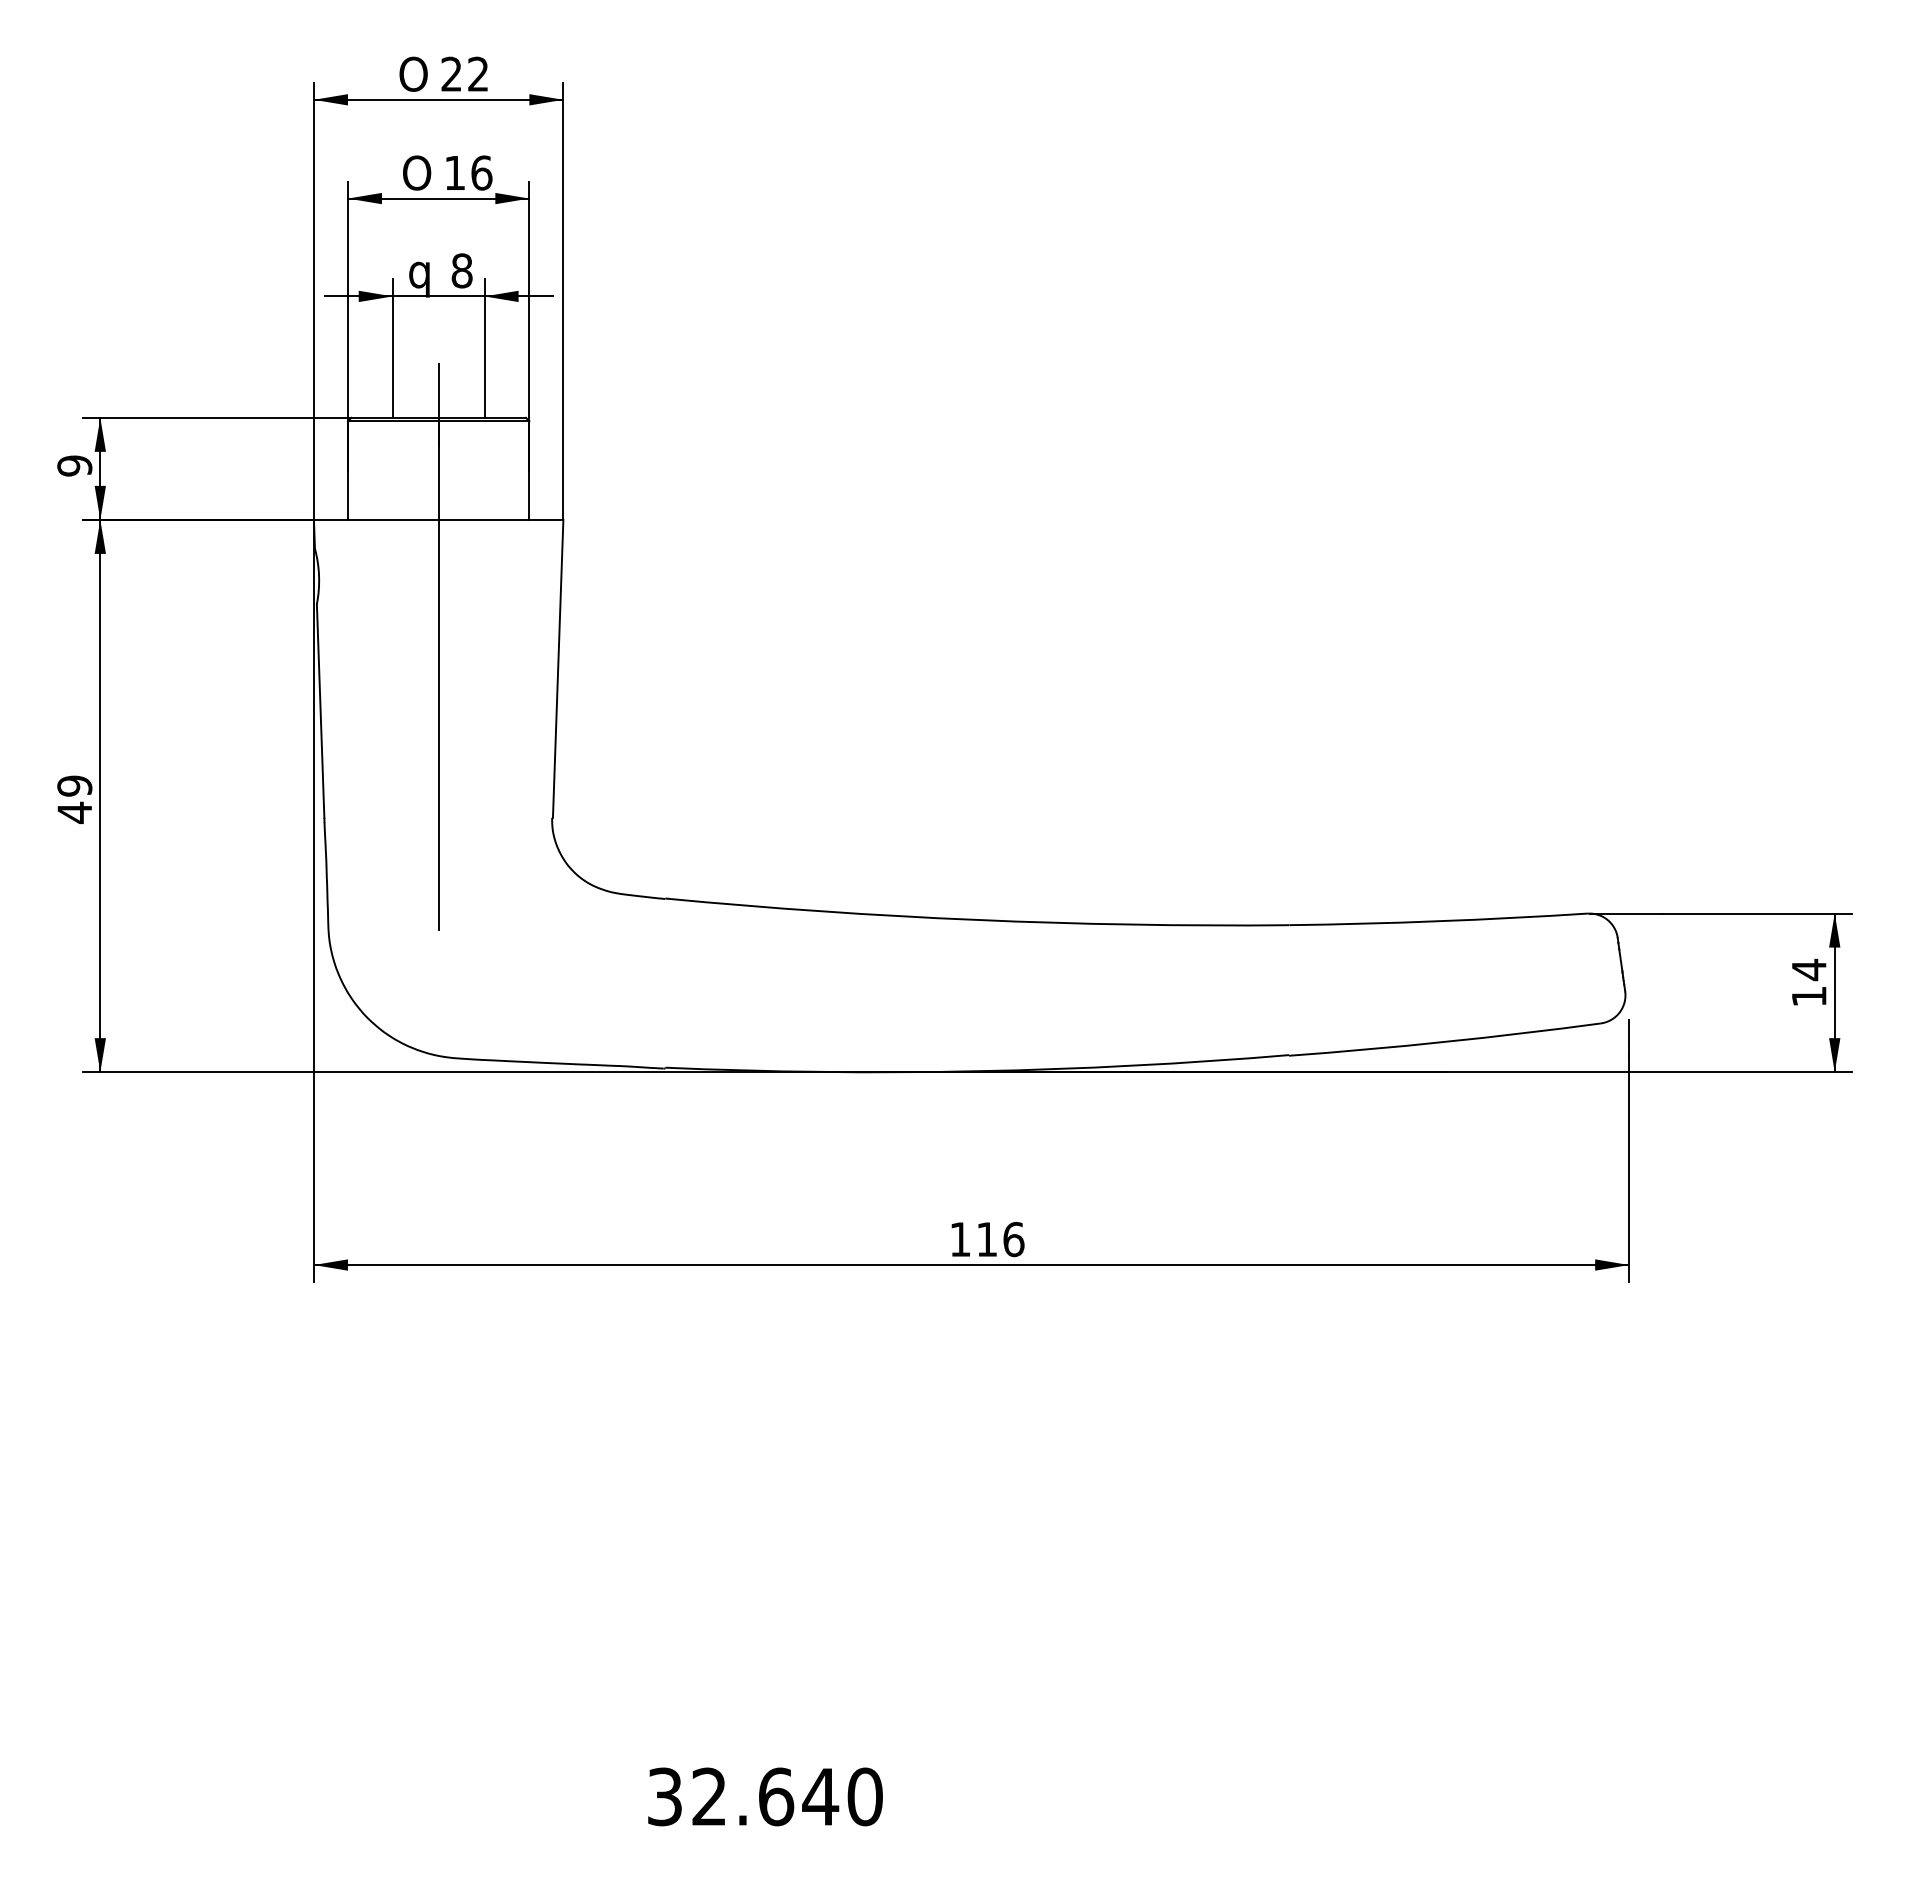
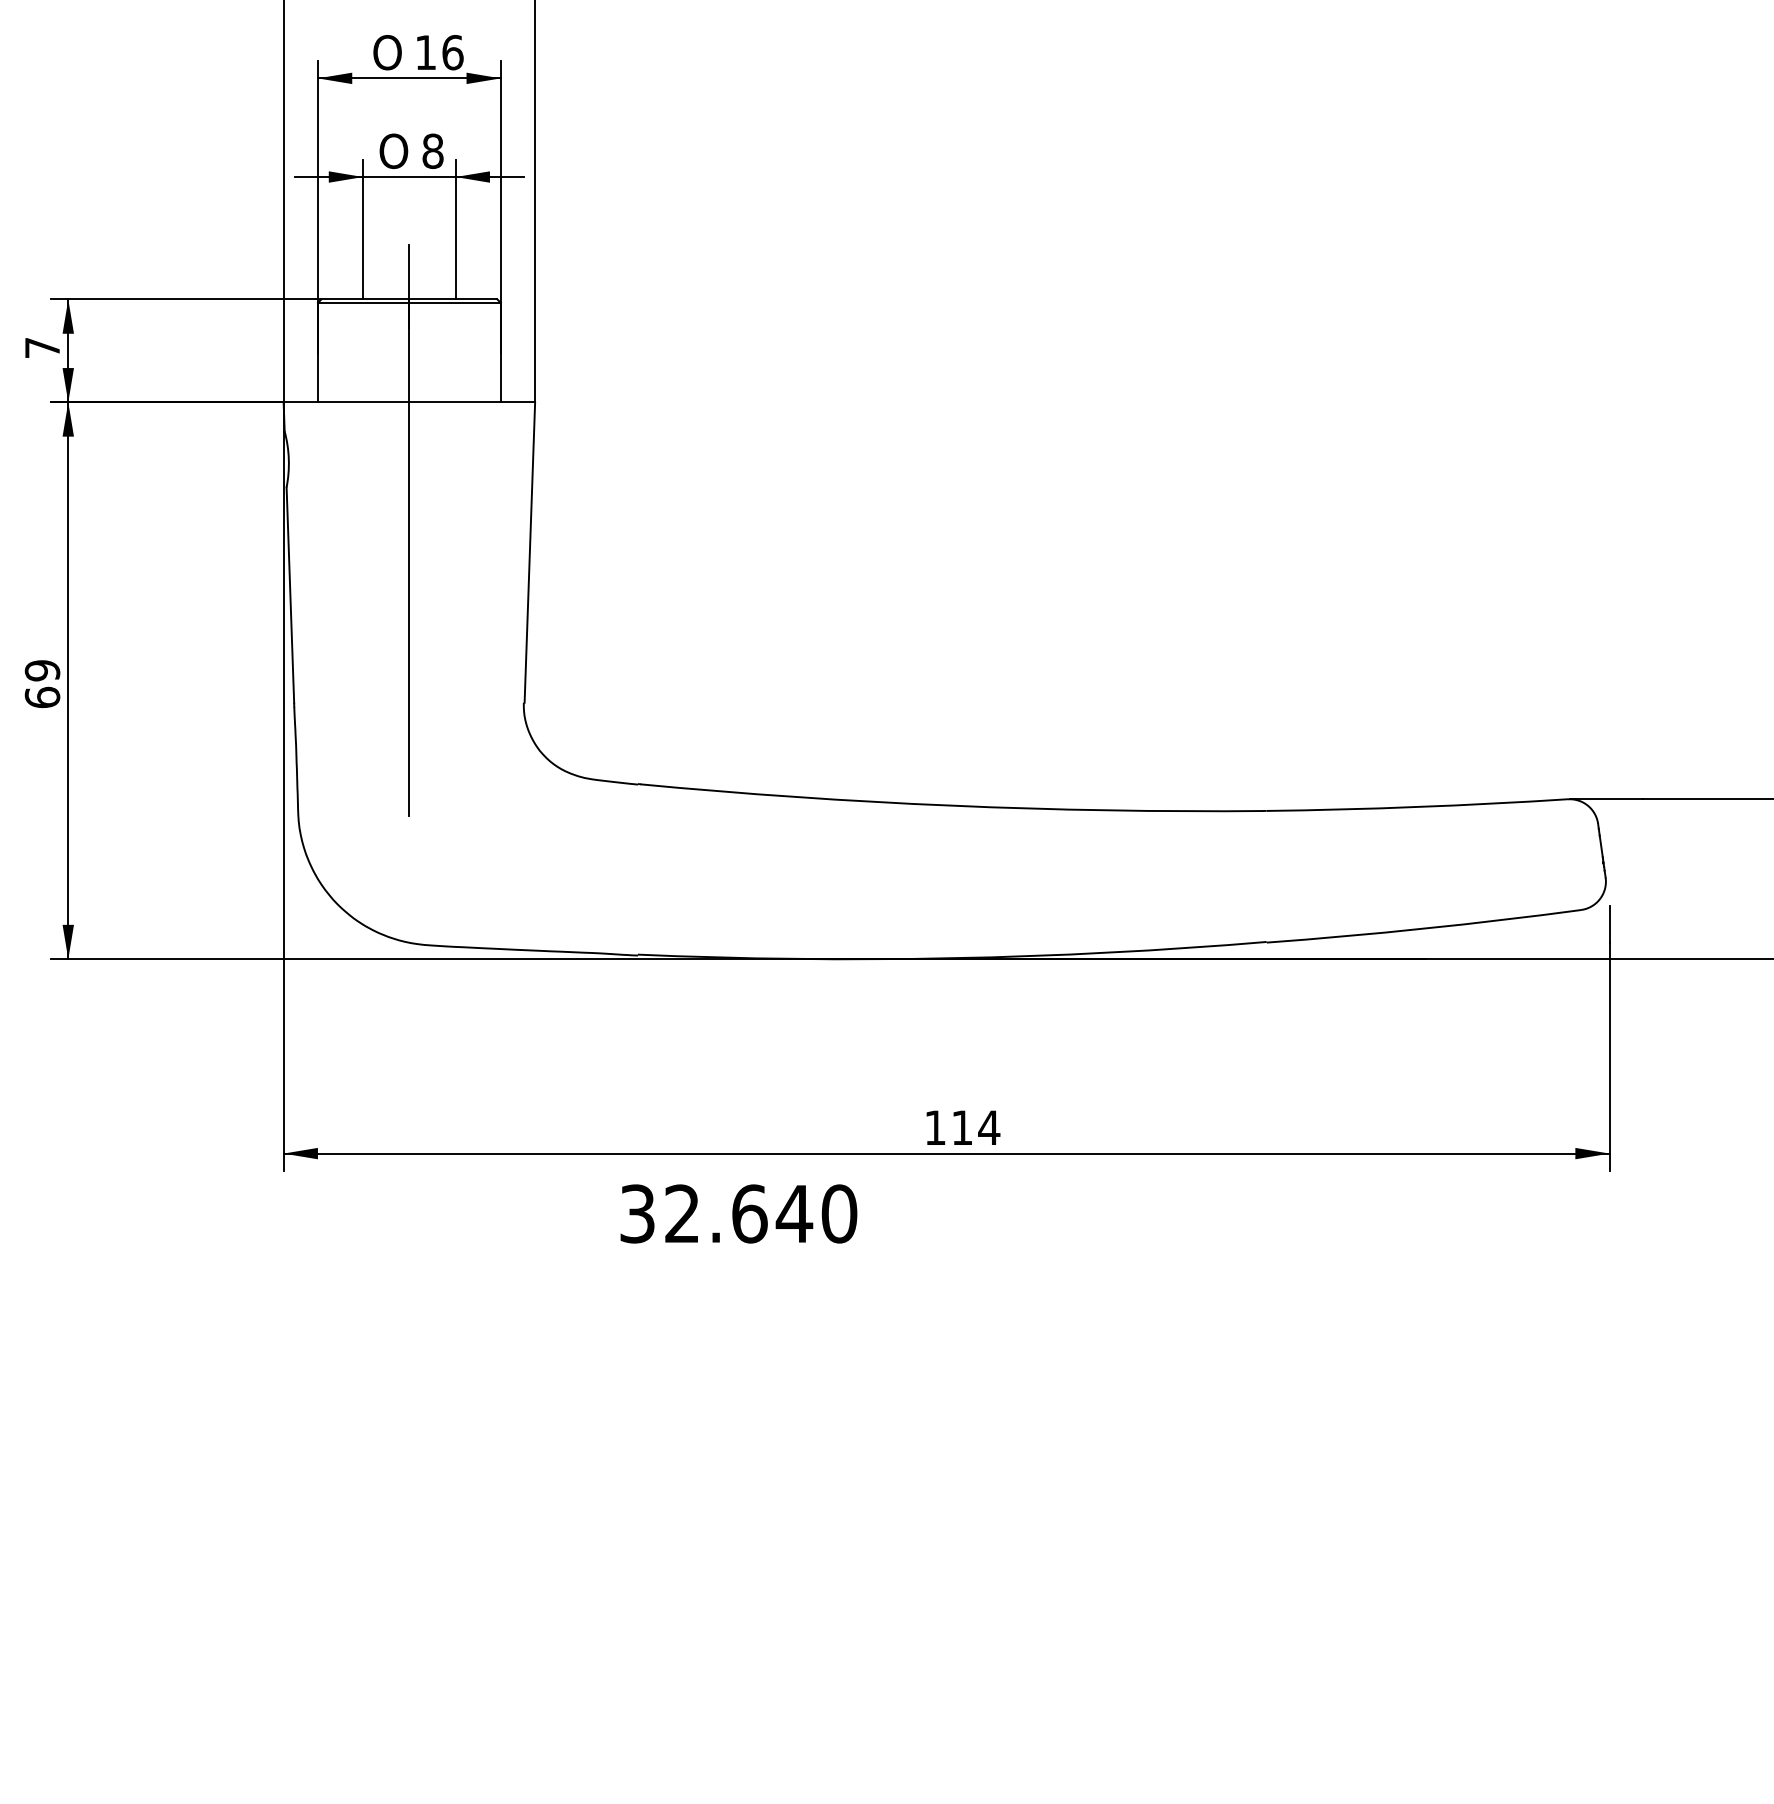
text: (423, 275) -> (394, 155), q -> O
text: (74, 465) -> (42, 347), 9 -> 7
text: (74, 812) -> (42, 697), 49 -> 69
text: (1013, 1239) -> (988, 1127), 116 -> 114
text: (765, 1796) -> (738, 1213), moved

